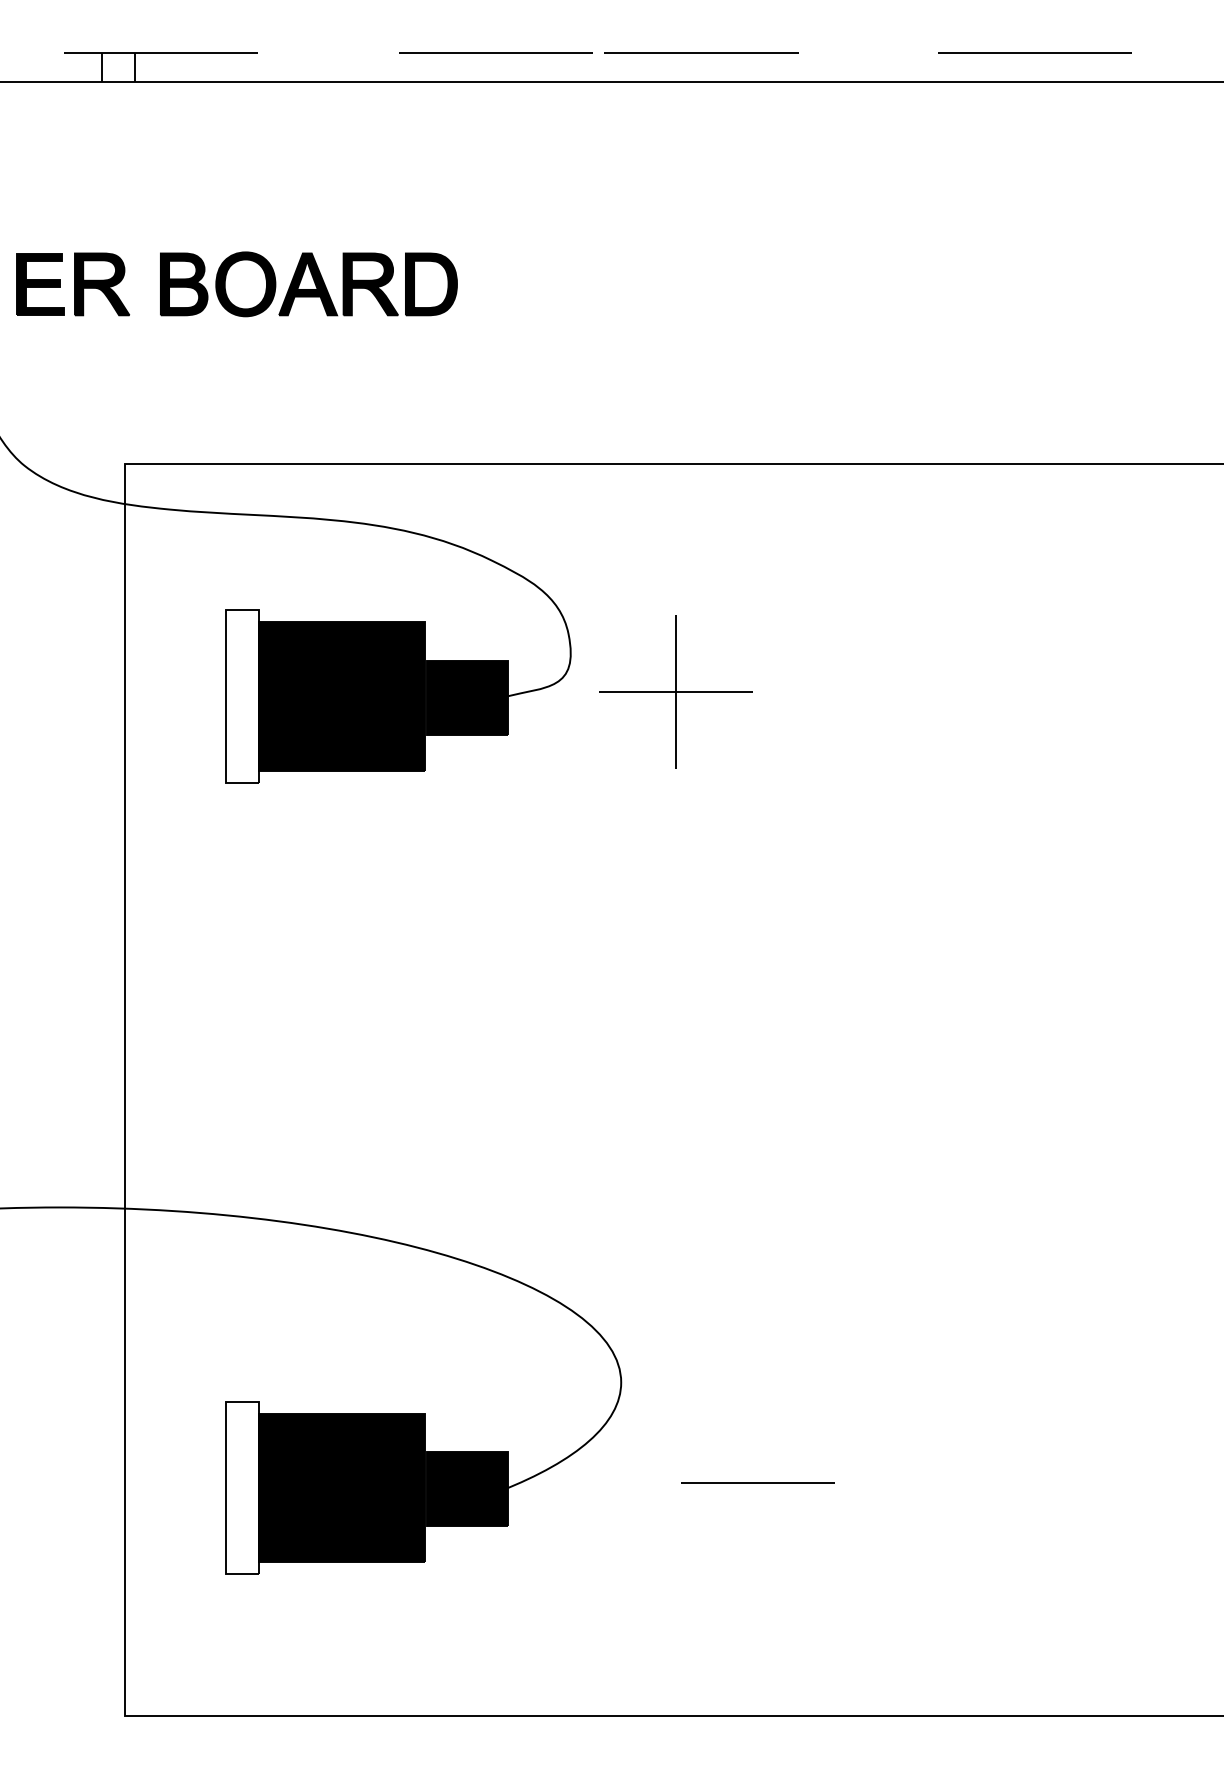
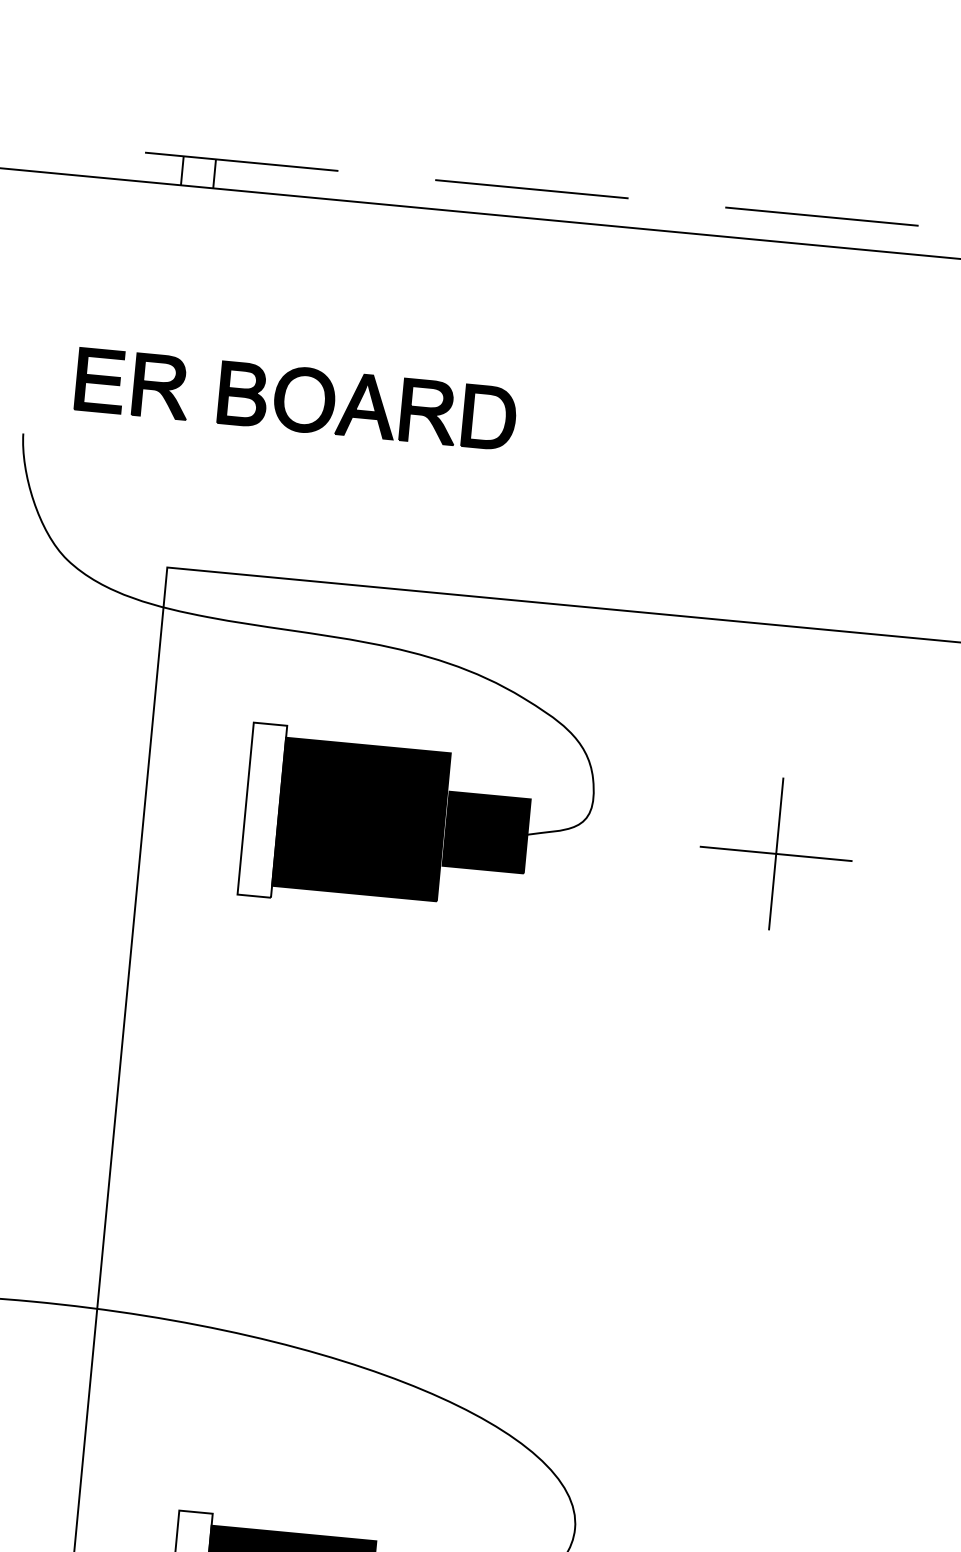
line: (495, 52) -> (531, 188), moved
line: (701, 52) -> (821, 216), moved
part: (675, 691) -> (775, 853), moved

